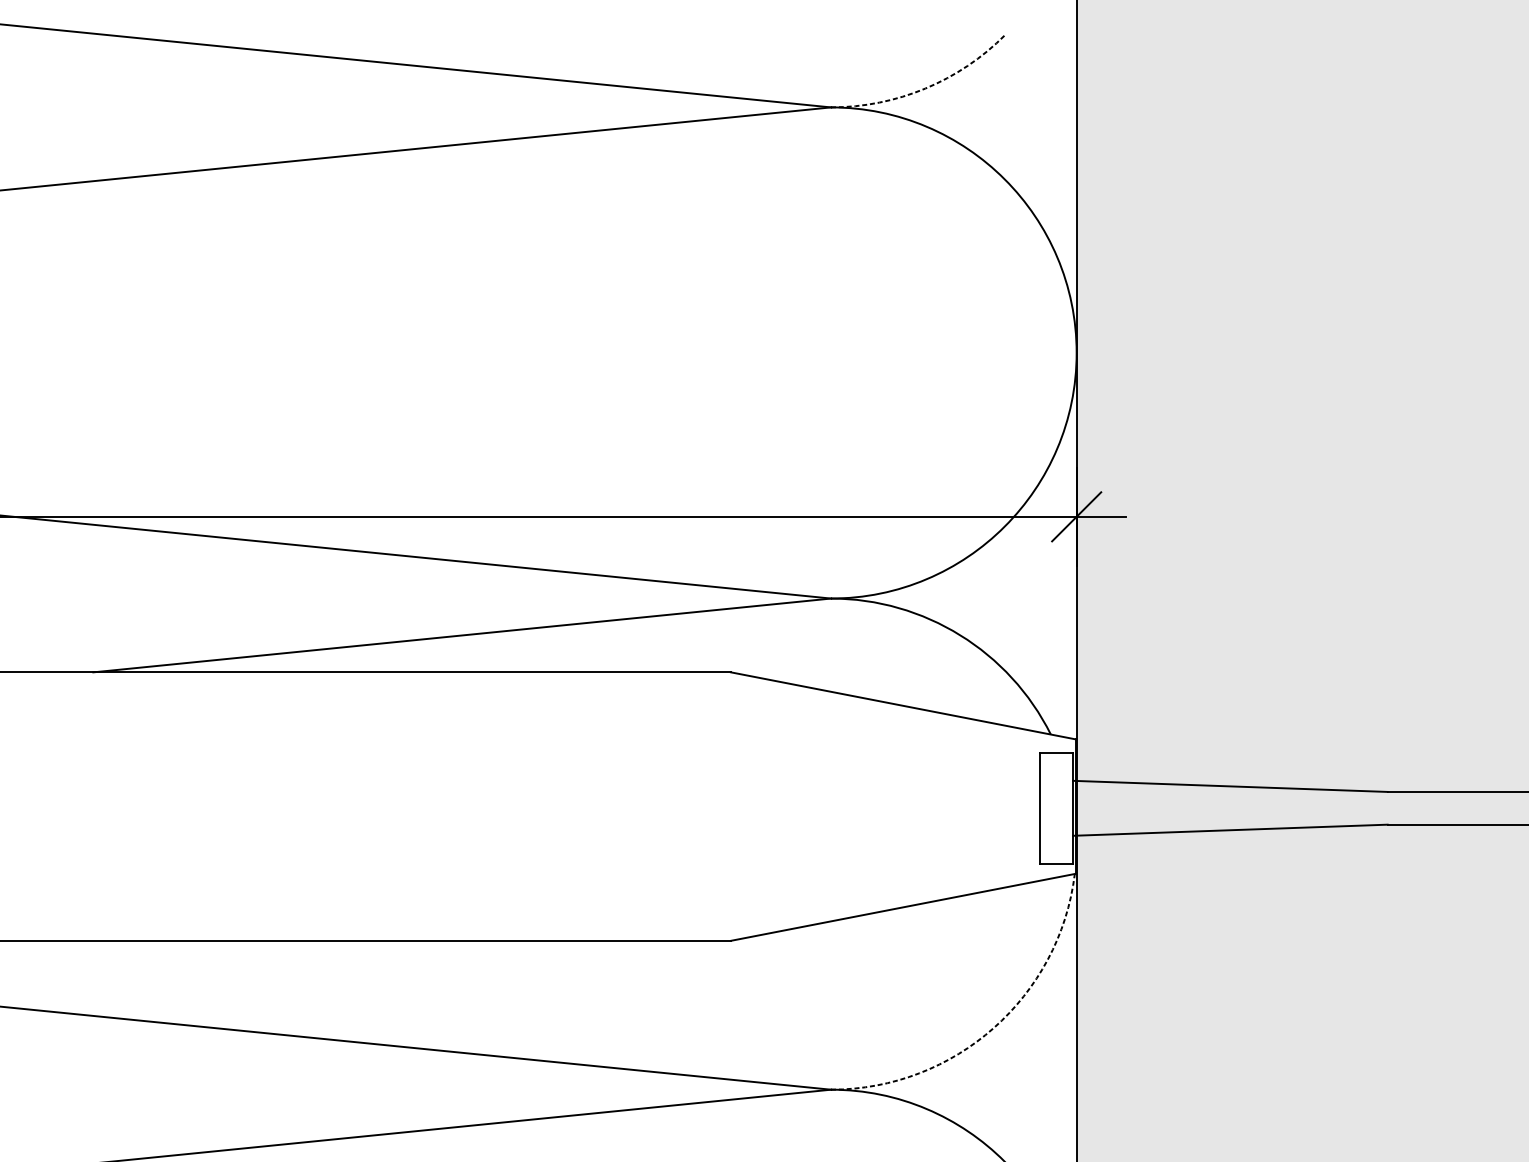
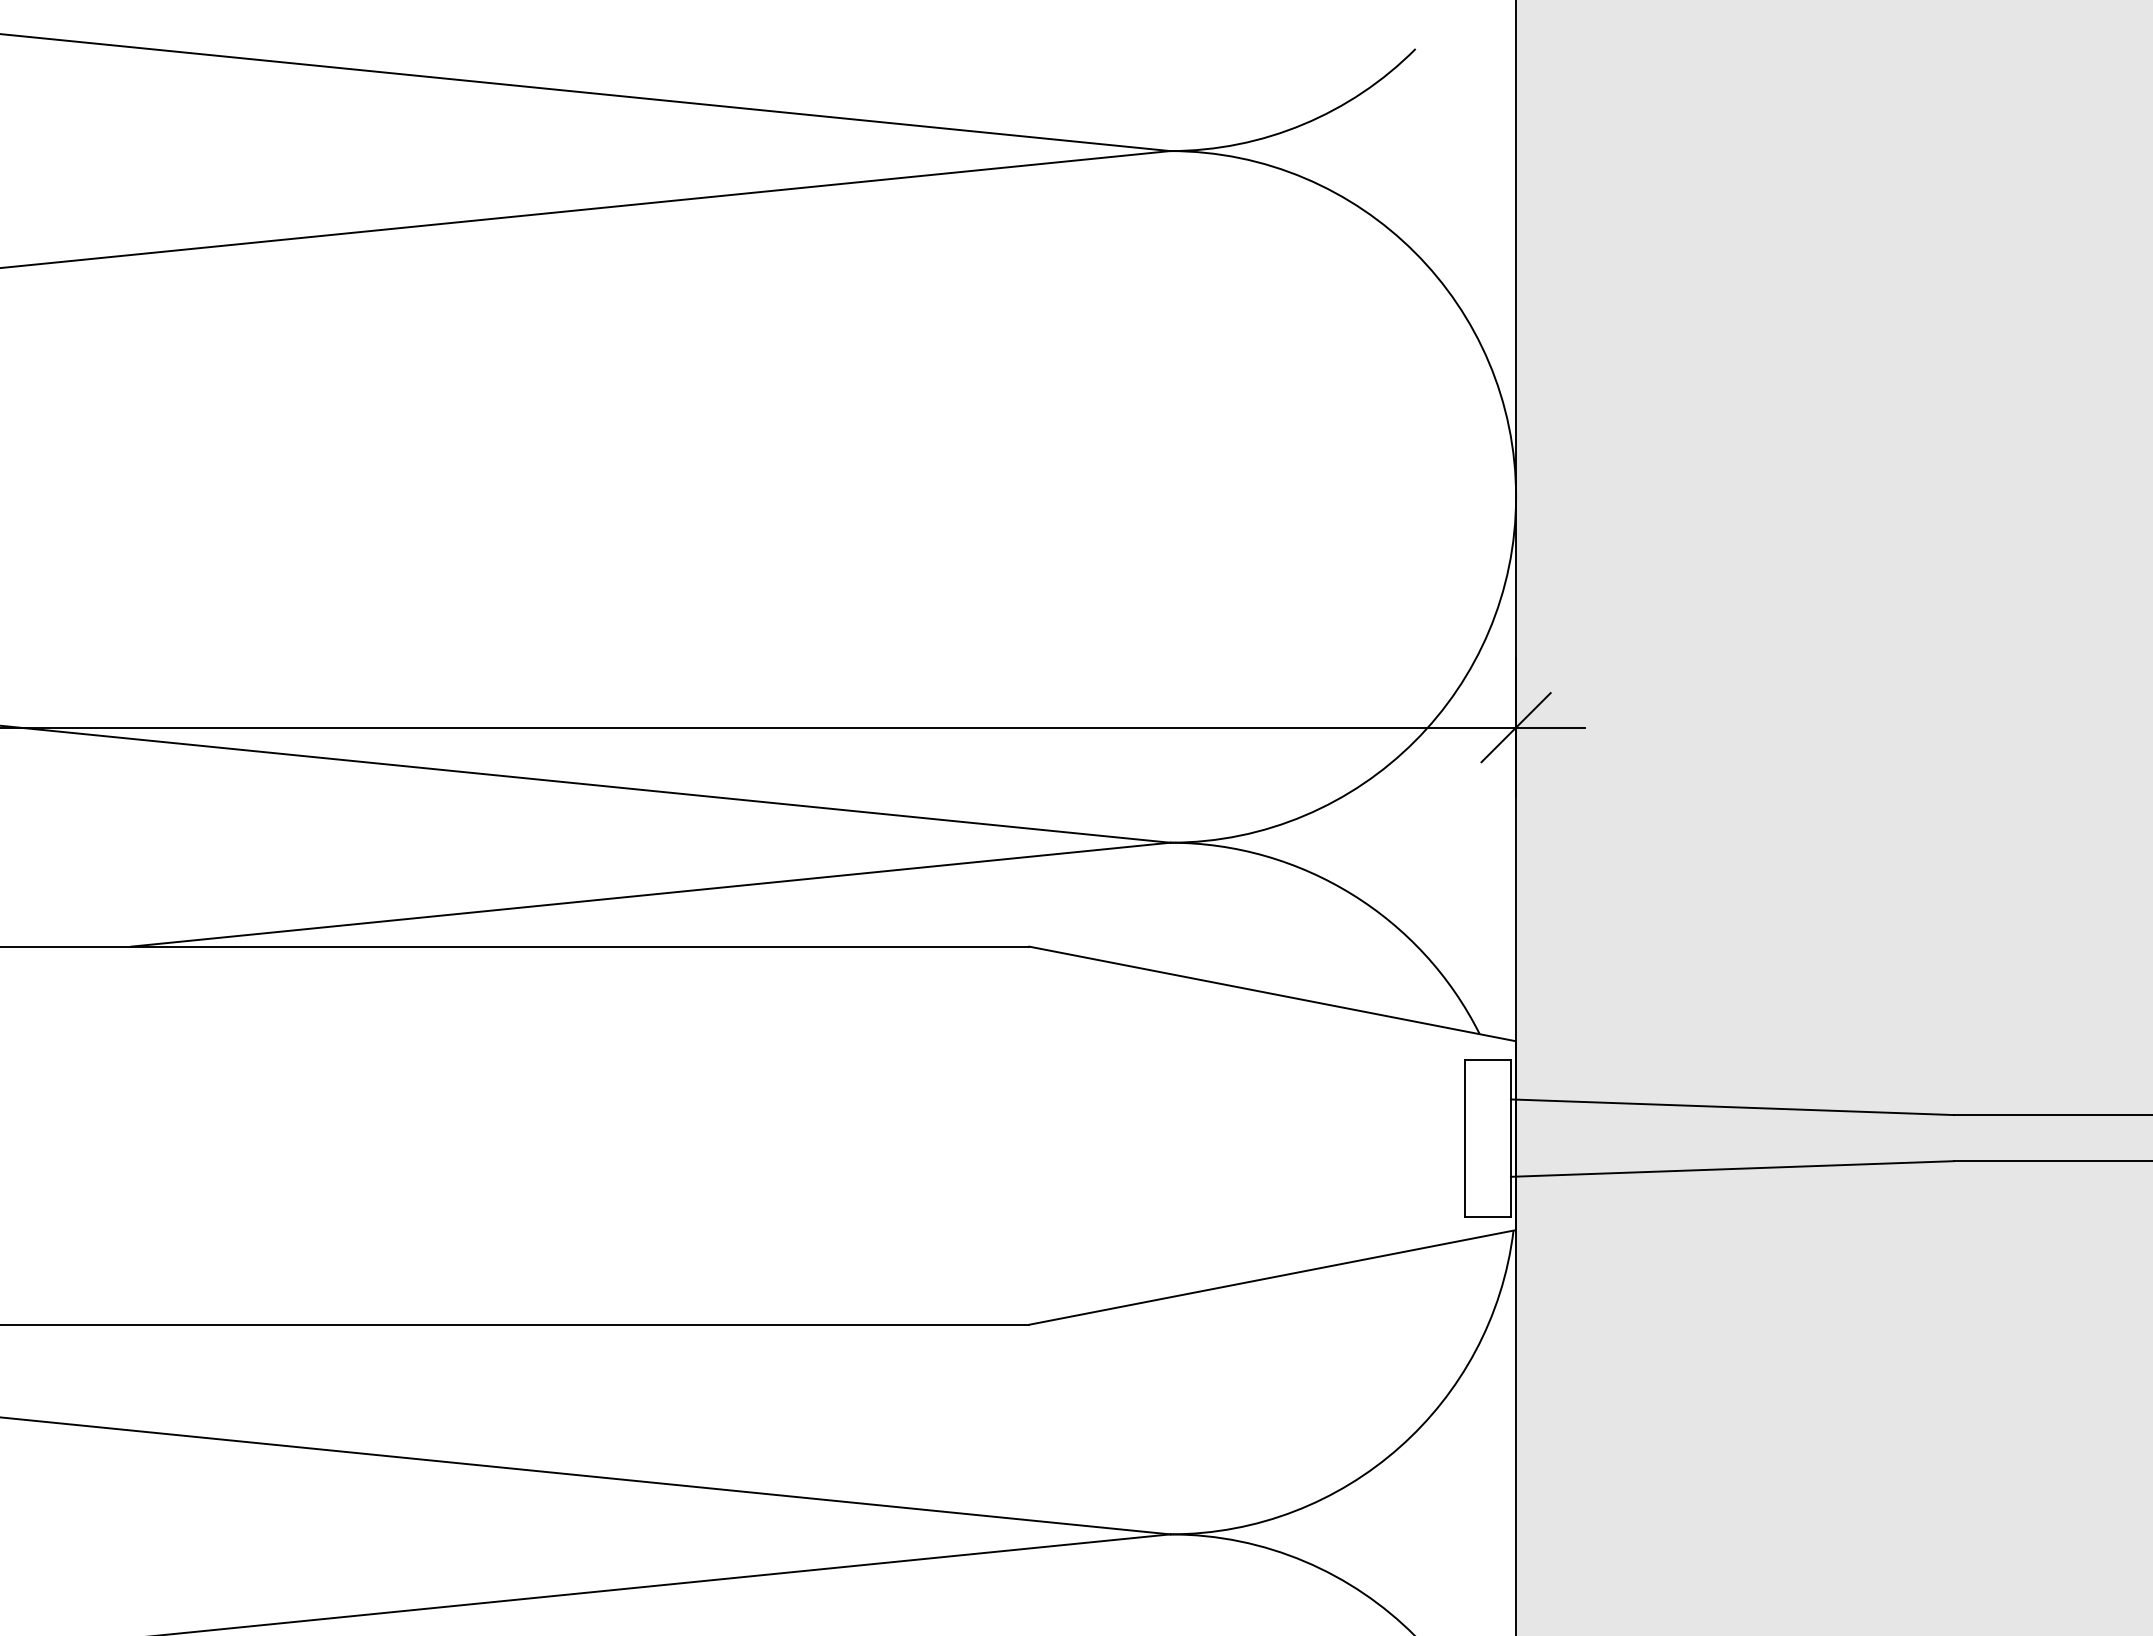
arc: (925, 88) -> (1303, 124), dashed -> solid
arc: (993, 1028) -> (1399, 1447), dashed -> solid

